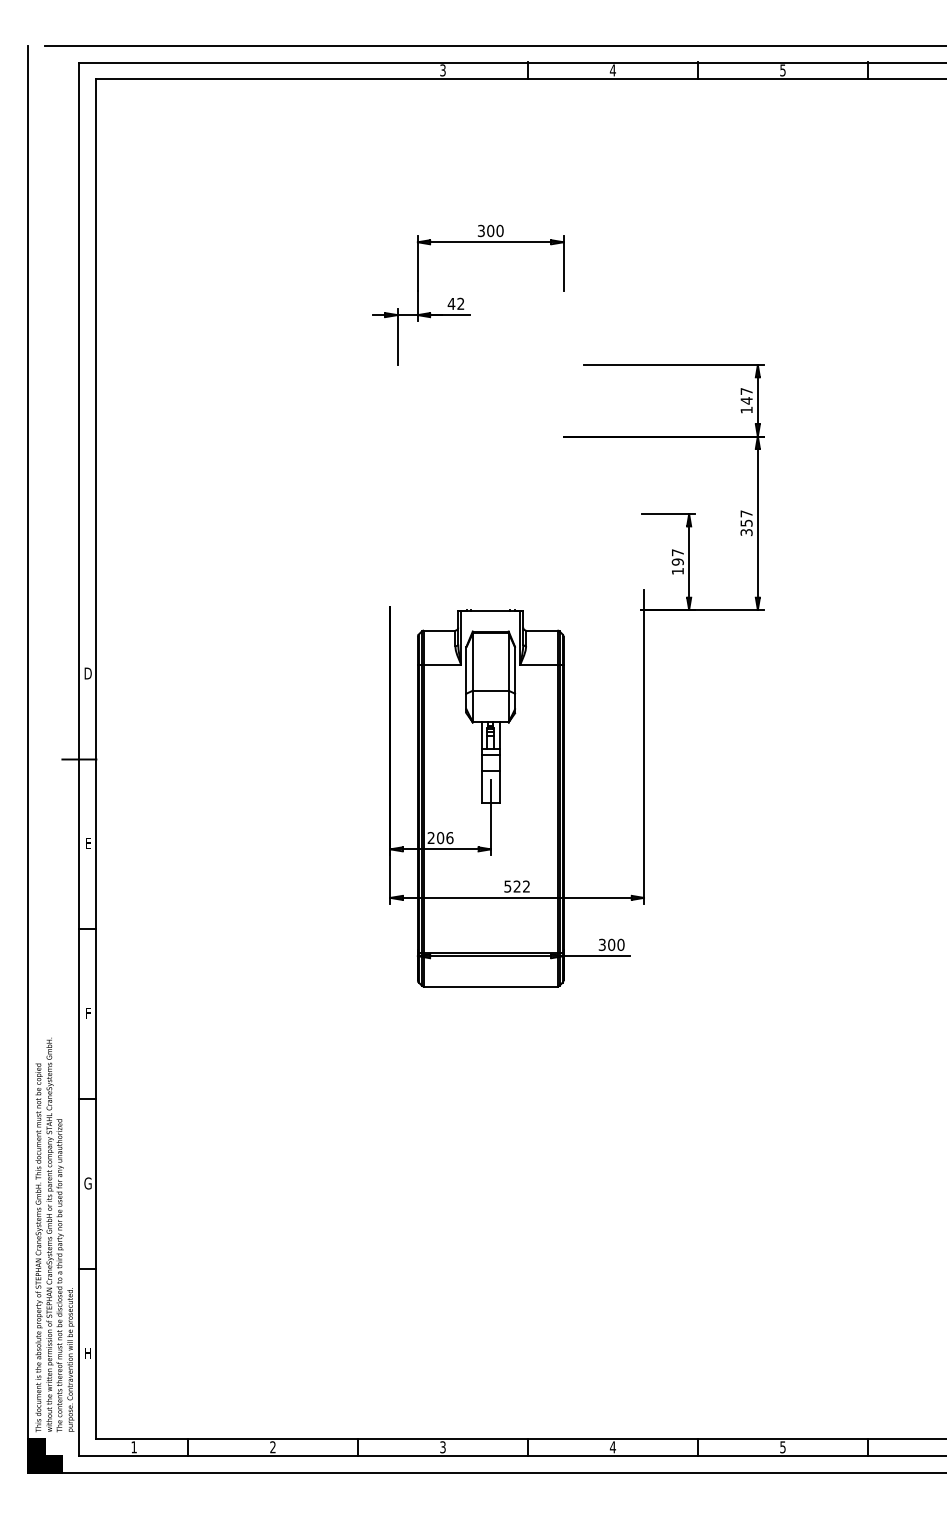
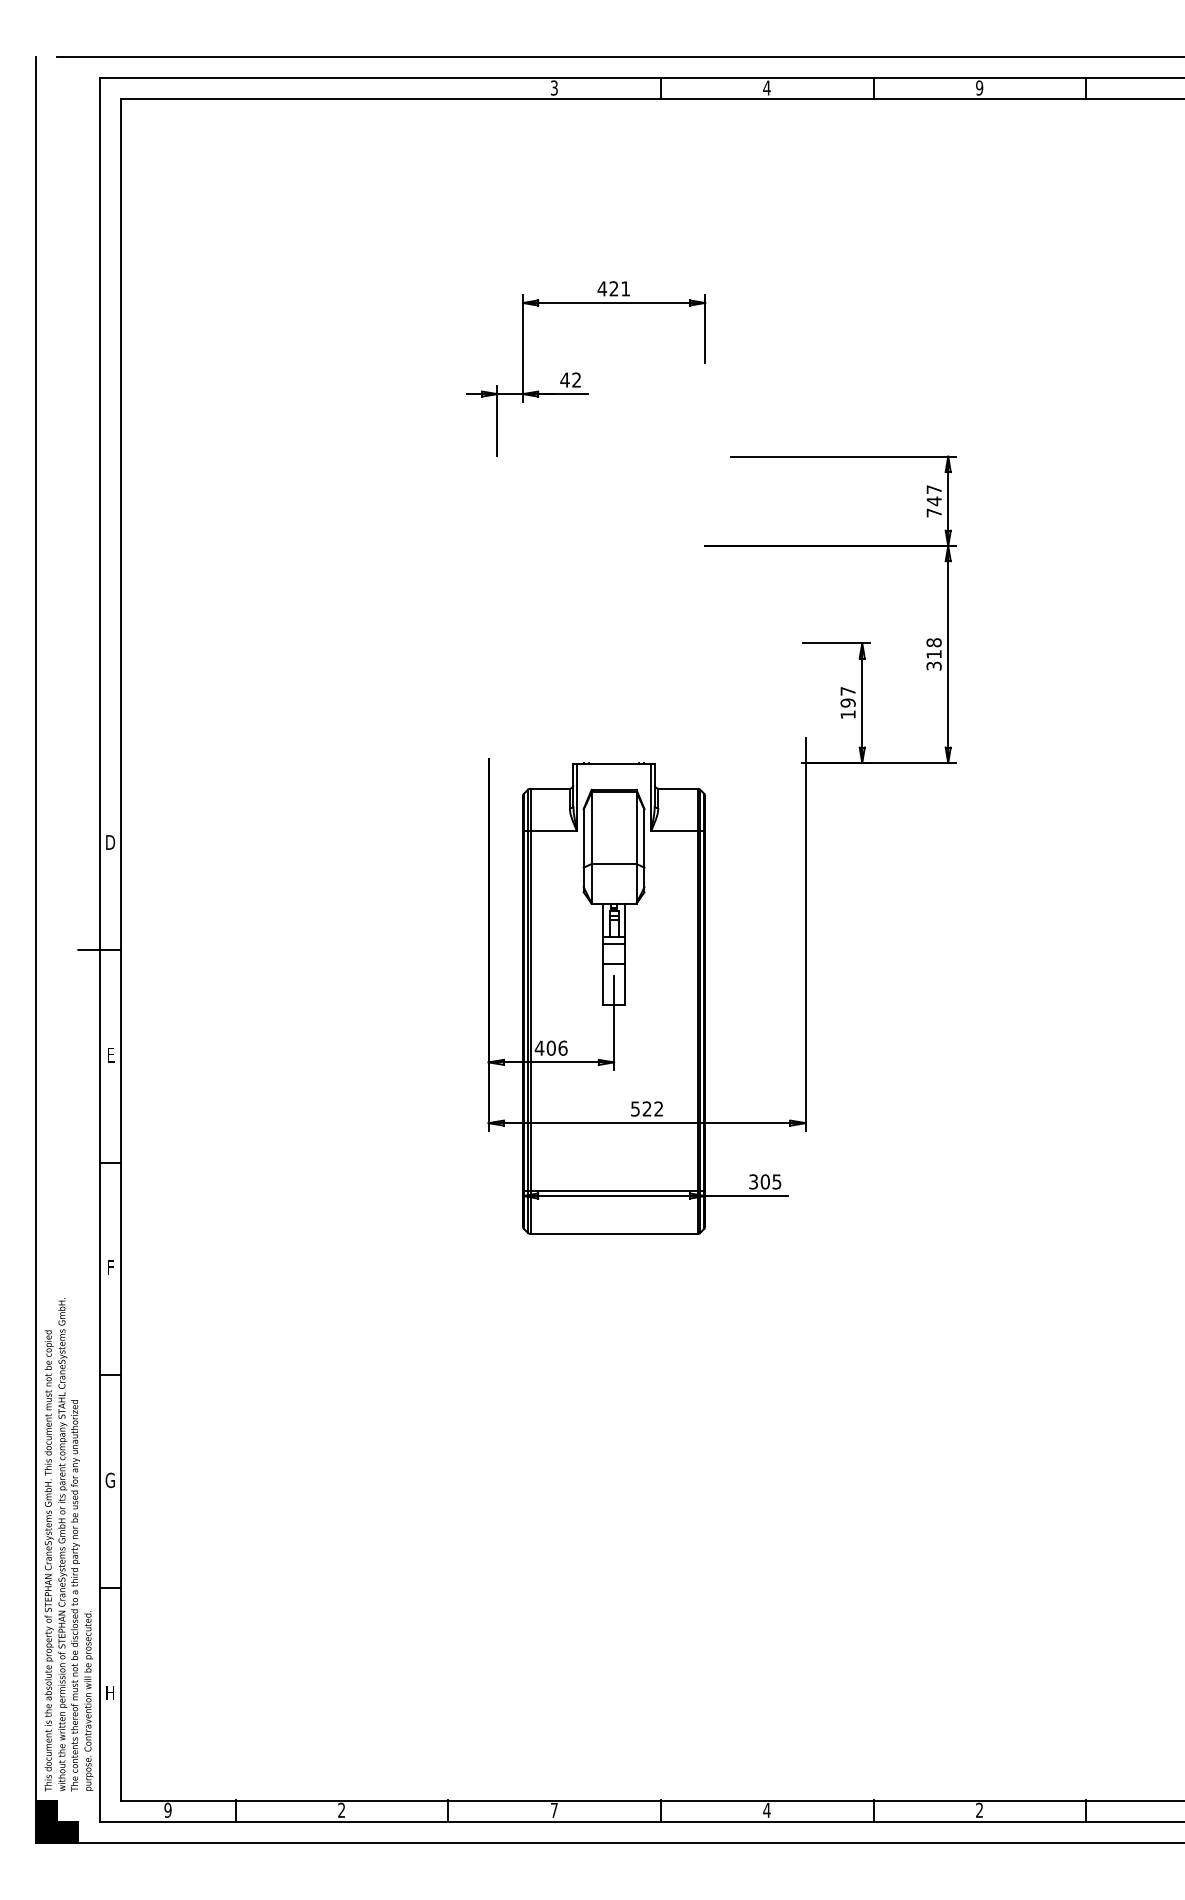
text: (782, 70) -> (979, 88), 5 -> 9
text: (490, 230) -> (613, 288), 300 -> 421
text: (746, 409) -> (933, 512), 147 -> 747
text: (746, 518) -> (933, 648), 357 -> 318
text: (431, 837) -> (539, 1047), 206 -> 406
text: (620, 944) -> (776, 1181), 300 -> 305
text: (134, 1447) -> (168, 1810), 1 -> 9
text: (442, 1447) -> (553, 1810), 3 -> 7
text: (782, 1447) -> (979, 1810), 5 -> 2

